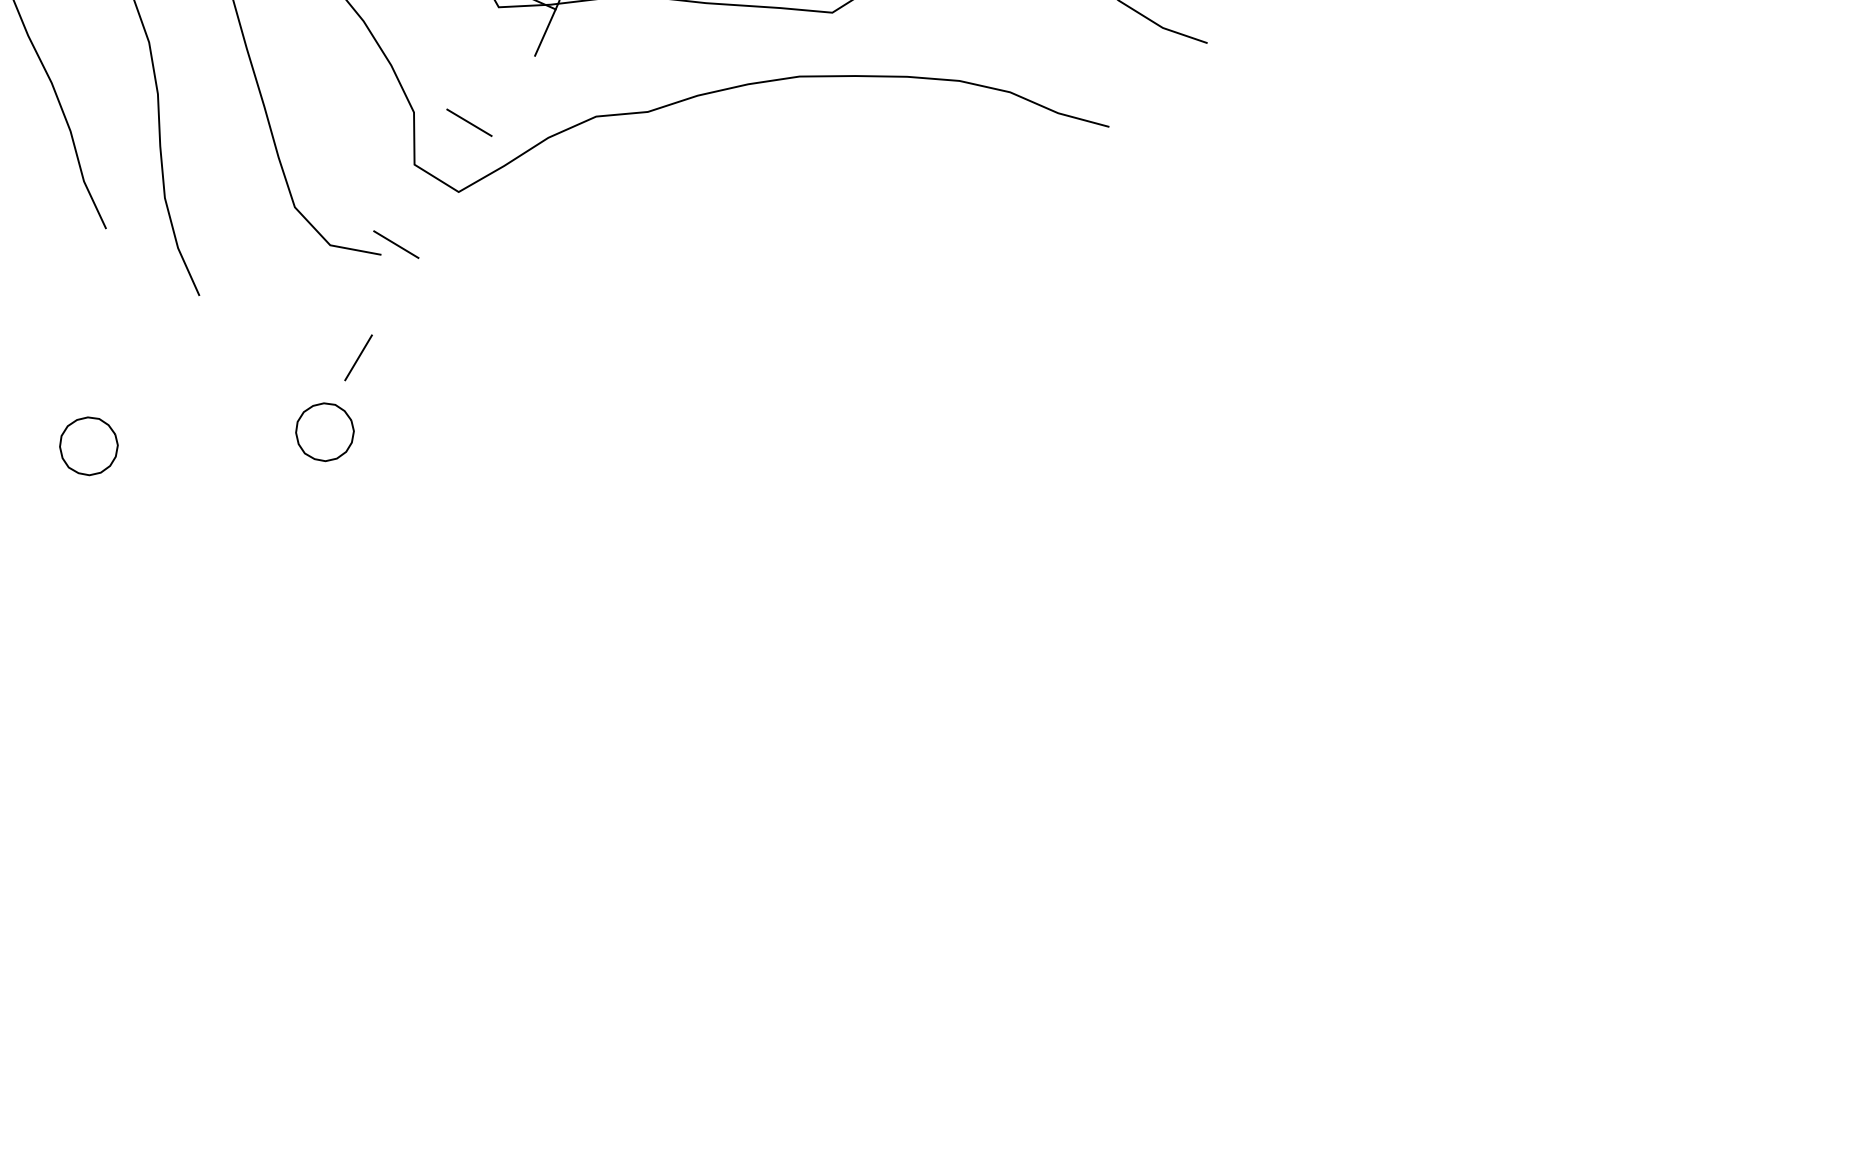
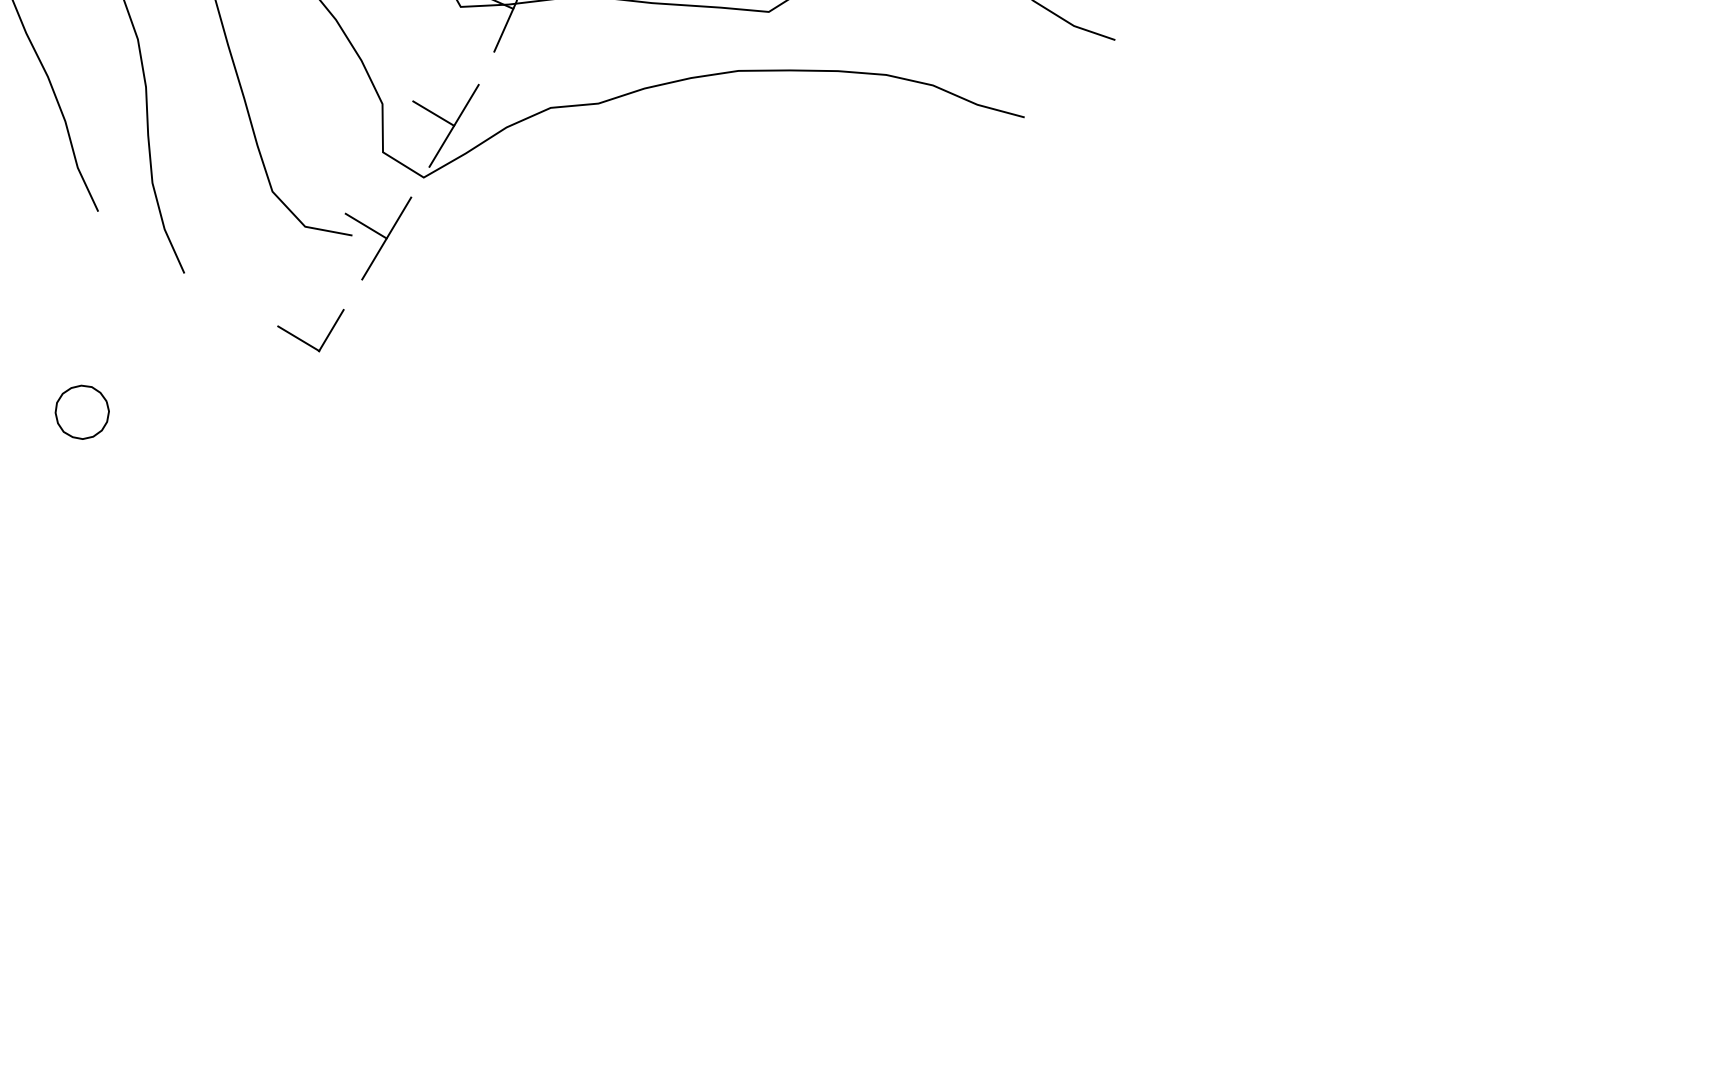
line: (490, 135) -> (453, 125), added
line: (418, 258) -> (386, 238), added
line: (323, 366) -> (298, 338), added
part: (324, 431) -> (299, 398), removed

